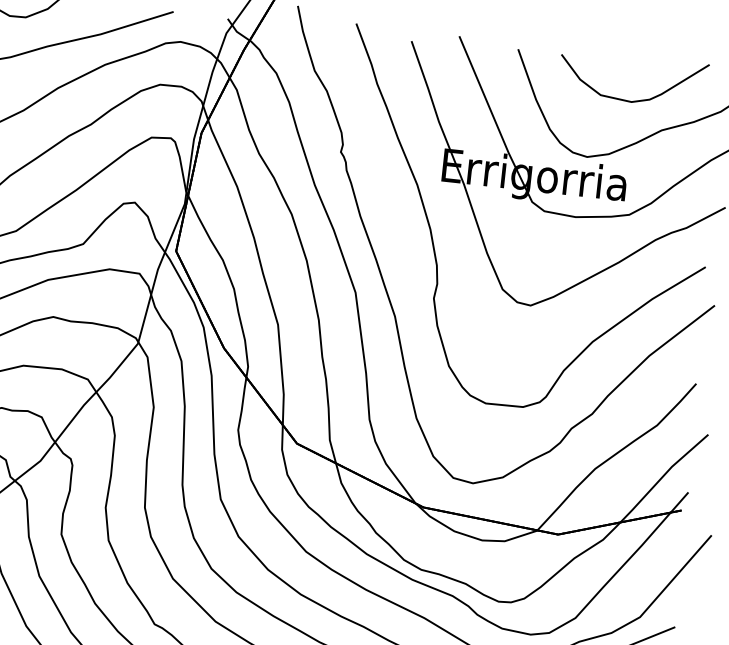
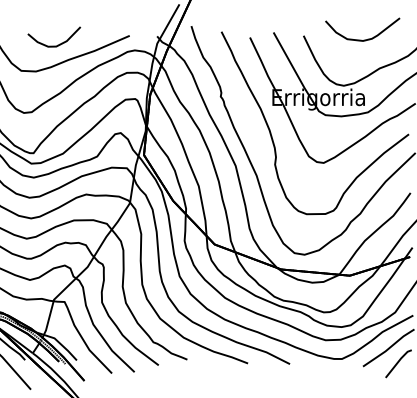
part: (628, 98) -> (361, 39), moved

